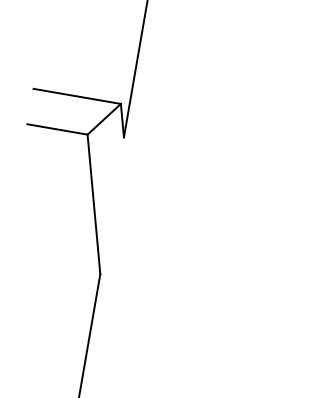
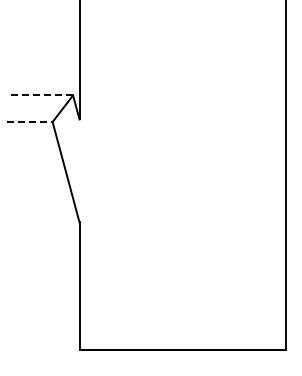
line: (77, 96) -> (40, 95), solid -> dashed
line: (58, 130) -> (30, 122), solid -> dashed

